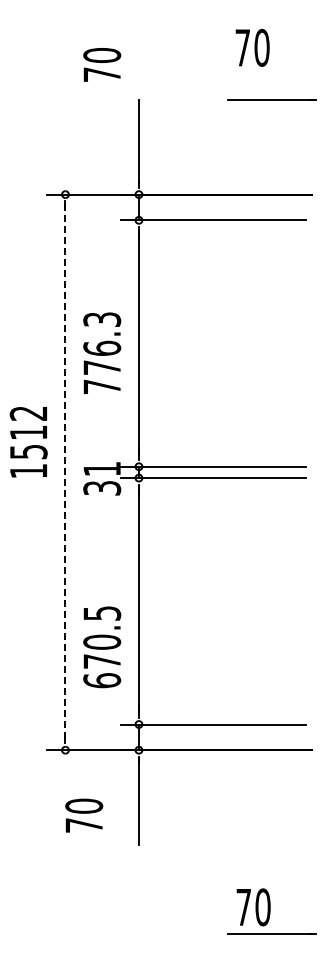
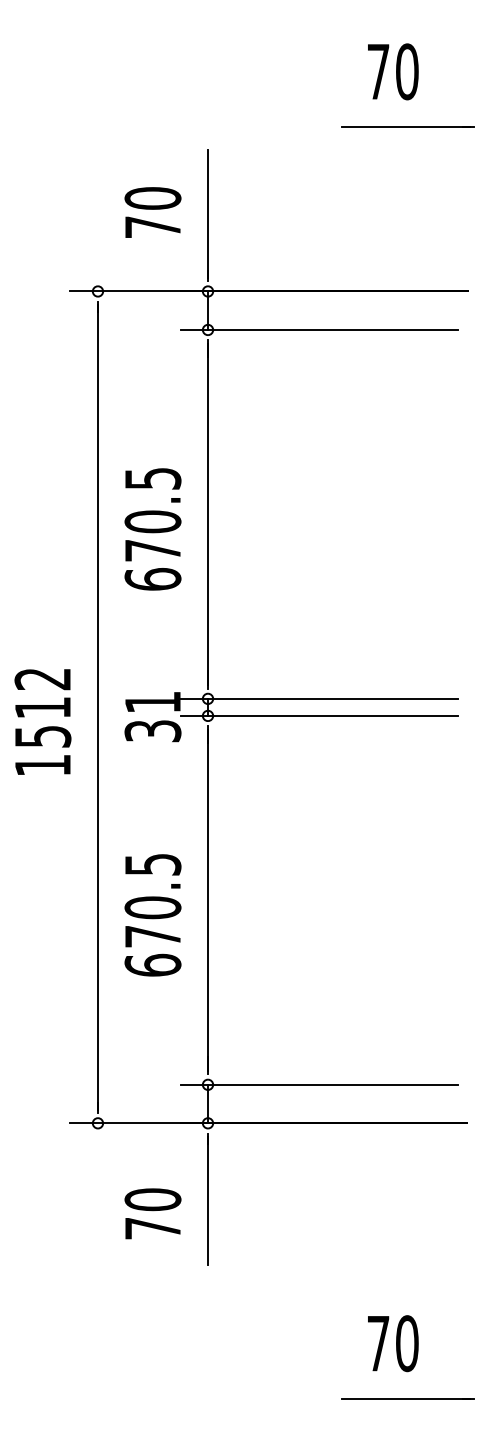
text: (252, 47) -> (392, 71), moved
text: (102, 64) -> (153, 211), moved
line: (271, 99) -> (406, 126), moved
text: (102, 353) -> (153, 529), 776.3 -> 670.5
text: (28, 442) -> (42, 722), moved
line: (65, 472) -> (98, 707), dashed -> solid
text: (102, 647) -> (153, 915), moved
text: (84, 815) -> (153, 1213), moved
text: (253, 907) -> (392, 1343), moved

